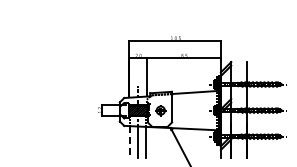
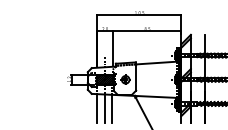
line: (130, 141) -> (97, 108), dashed -> solid

